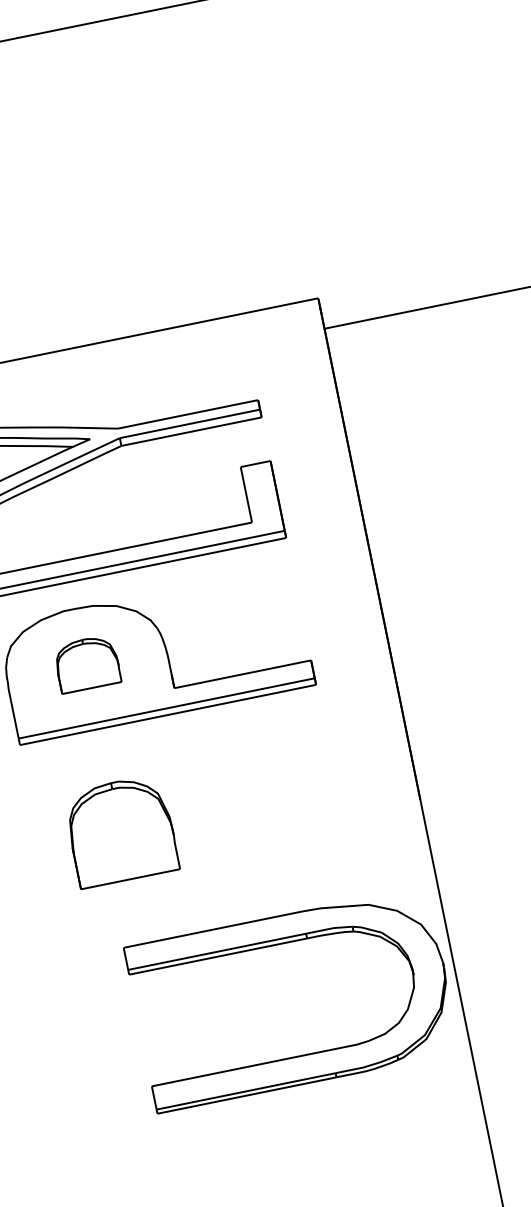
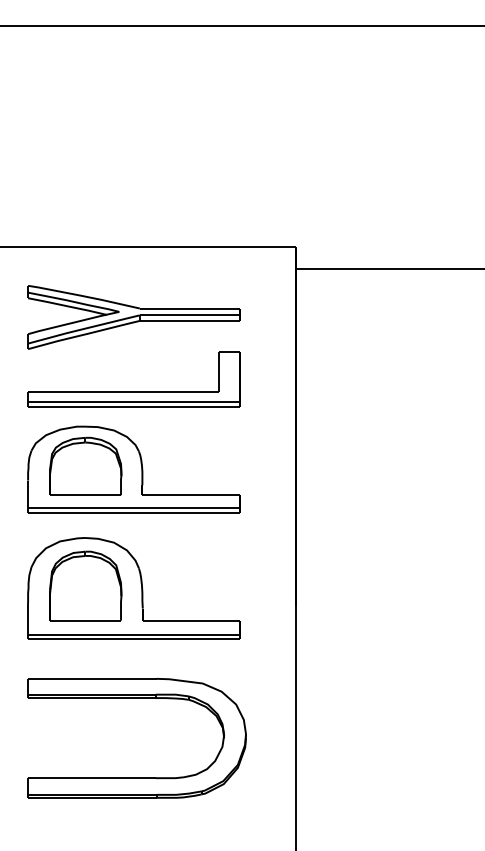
part: (86, 662) -> (85, 465), size x1.67
part: (188, 820) -> (133, 588), added
part: (302, 1054) -> (136, 777), moved

